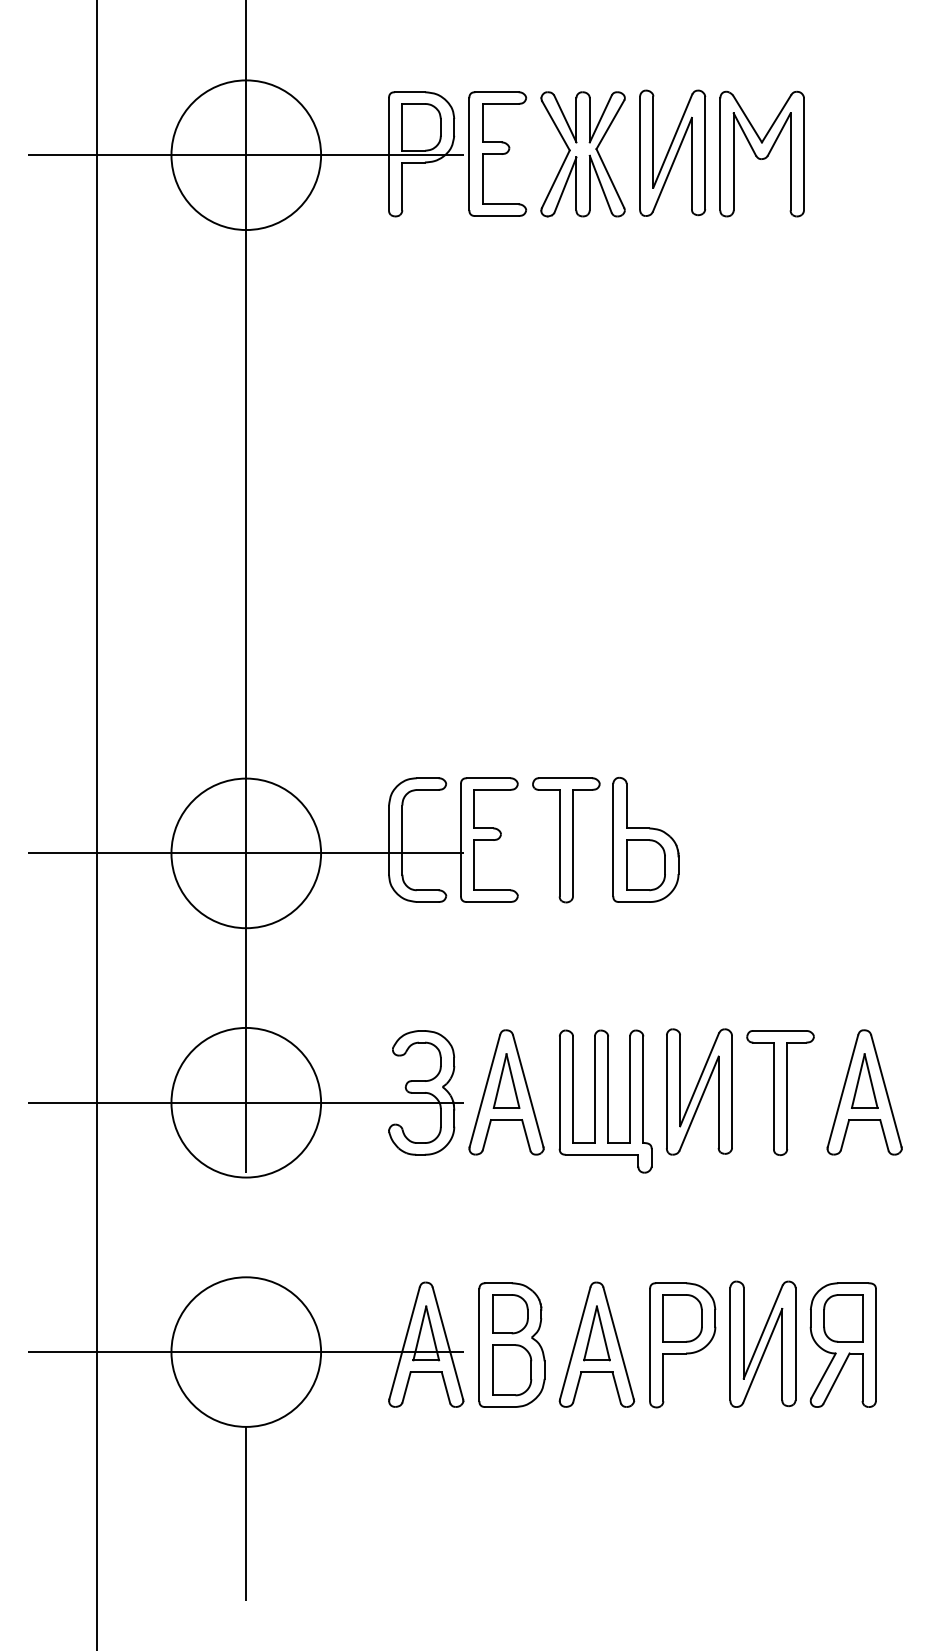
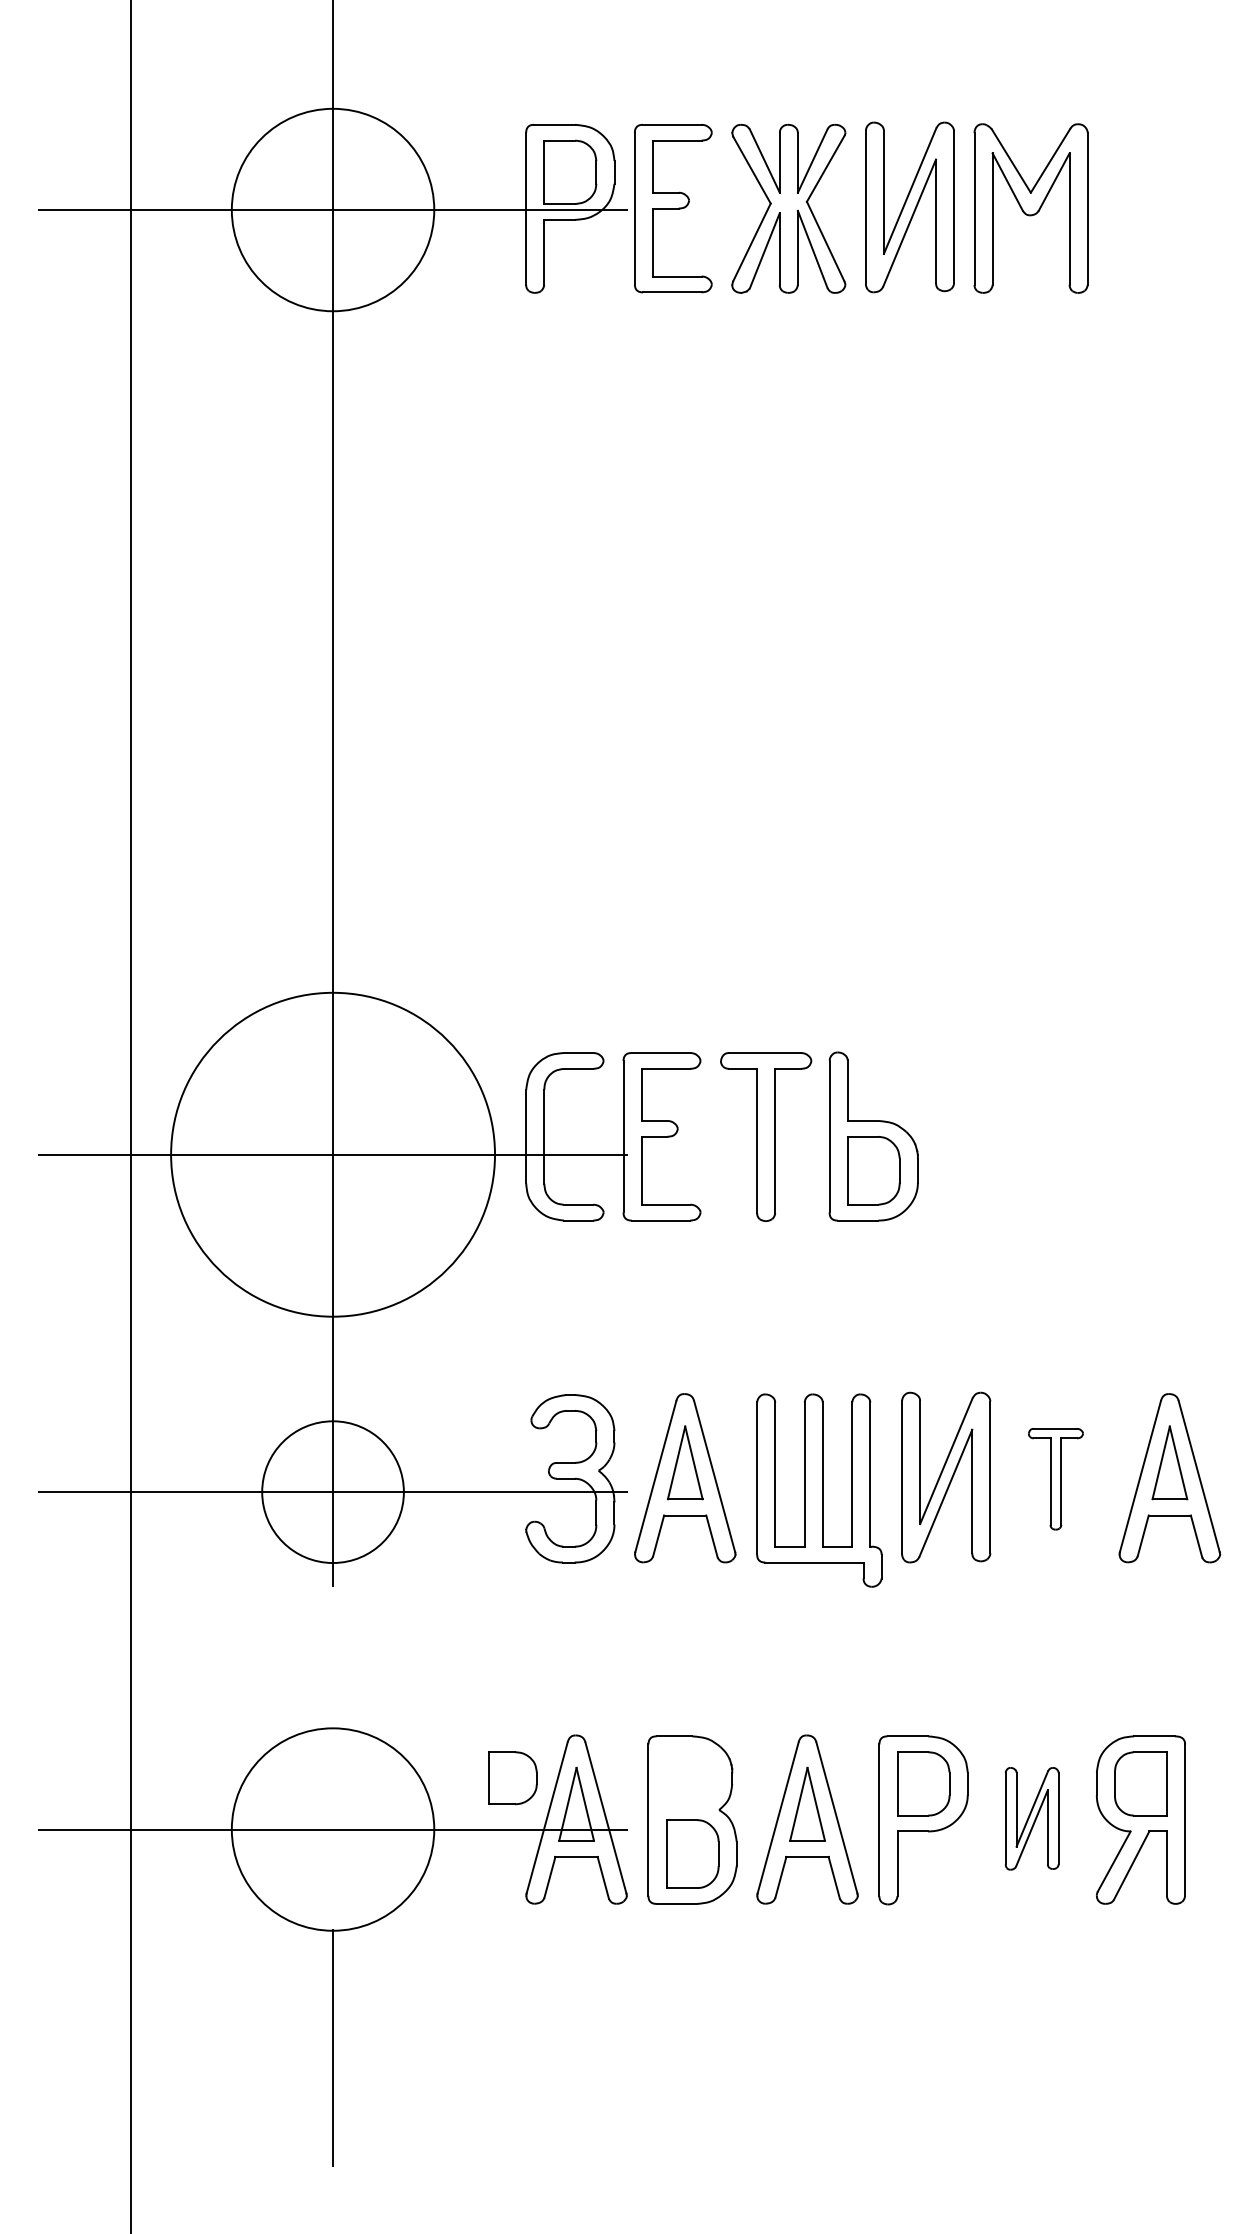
circle: (246, 853) -> (333, 1154), size x1.6
part: (780, 1093) -> (1055, 1479), size x0.6
circle: (246, 1102) -> (333, 1491), size x0.7
part: (510, 1314) -> (513, 1778), moved
part: (762, 1343) -> (1031, 1817), size x0.6

